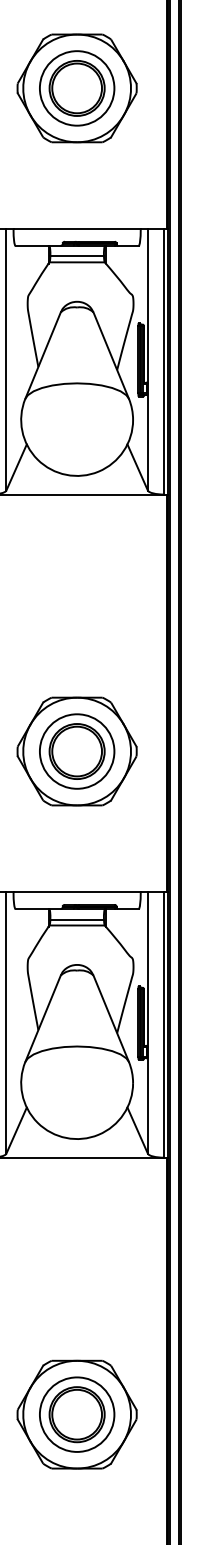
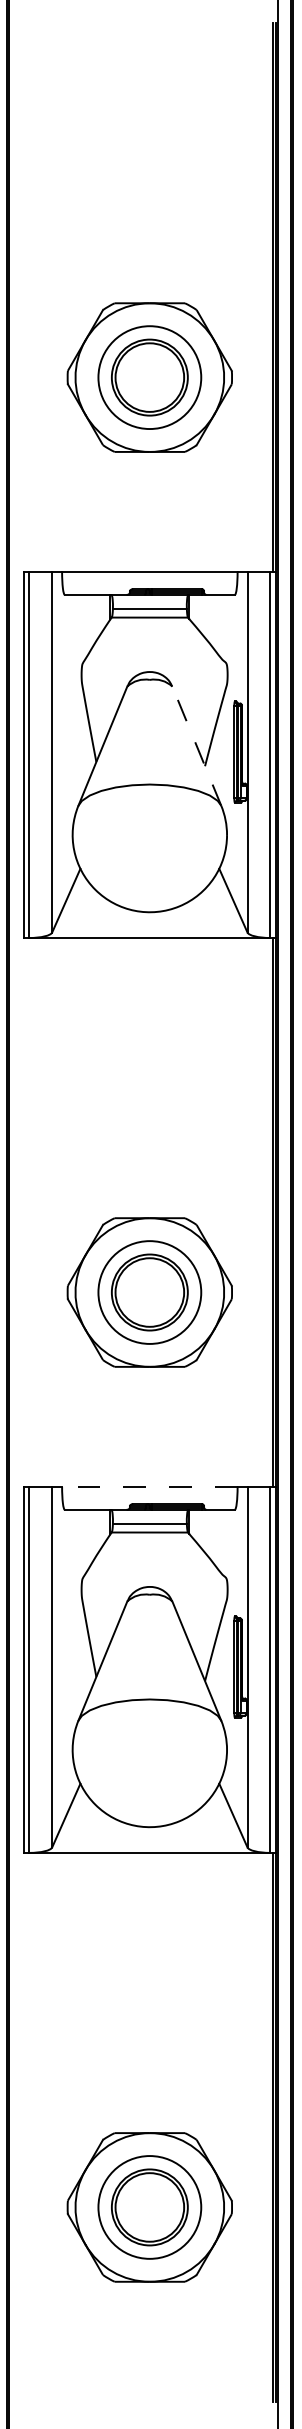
line: (110, 355) -> (196, 745), solid -> dashed
line: (76, 892) -> (149, 1486), solid -> dashed

